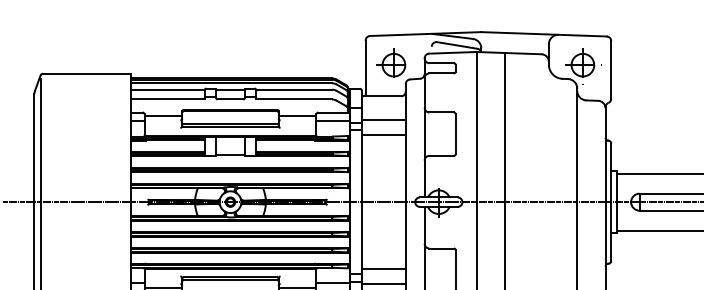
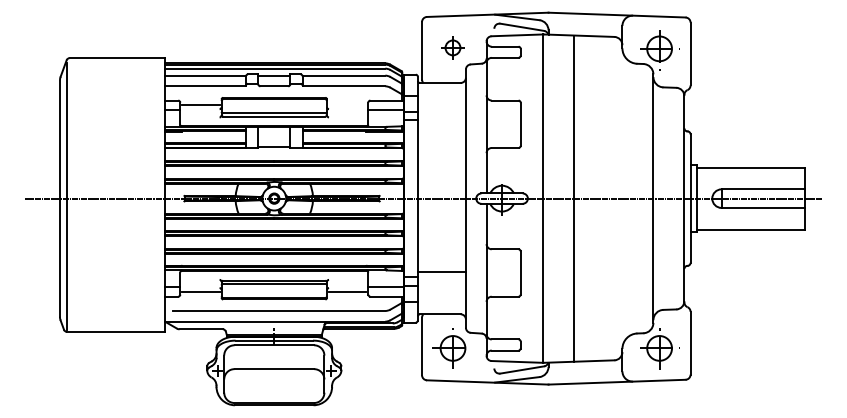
part: (393, 63) -> (452, 46), size x0.6
line: (297, 116) -> (347, 104), removed
line: (383, 120) -> (441, 109), removed
line: (383, 135) -> (441, 125), removed
line: (383, 284) -> (441, 288), removed

